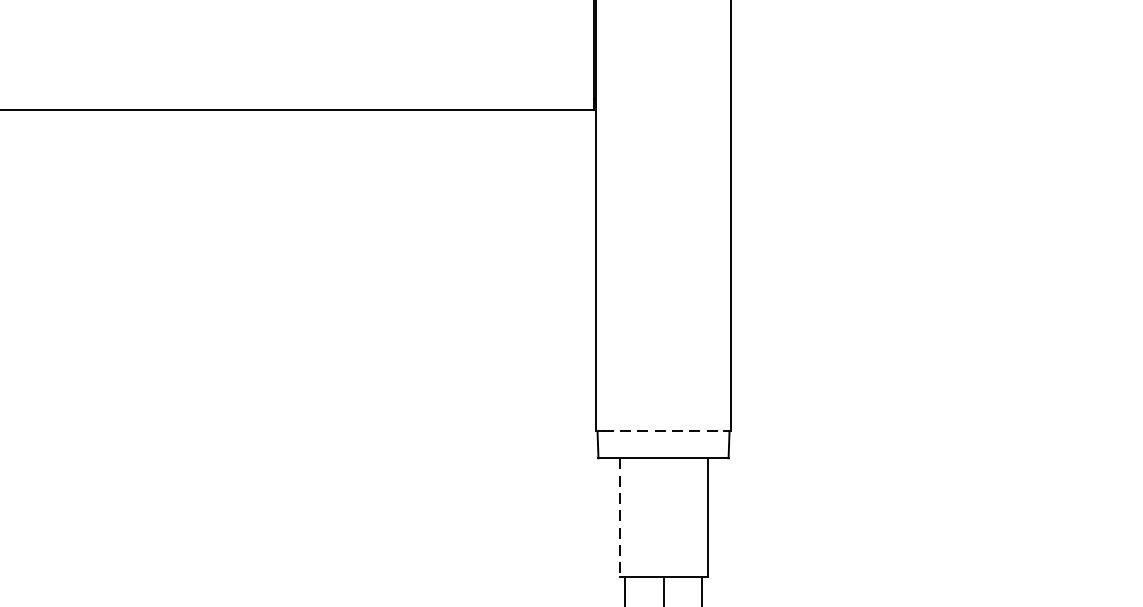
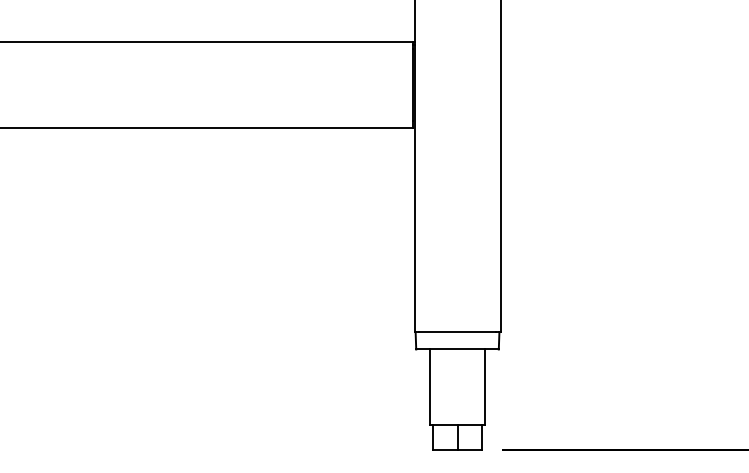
line: (663, 431) -> (457, 332), dashed -> solid
line: (619, 518) -> (429, 387), dashed -> solid

